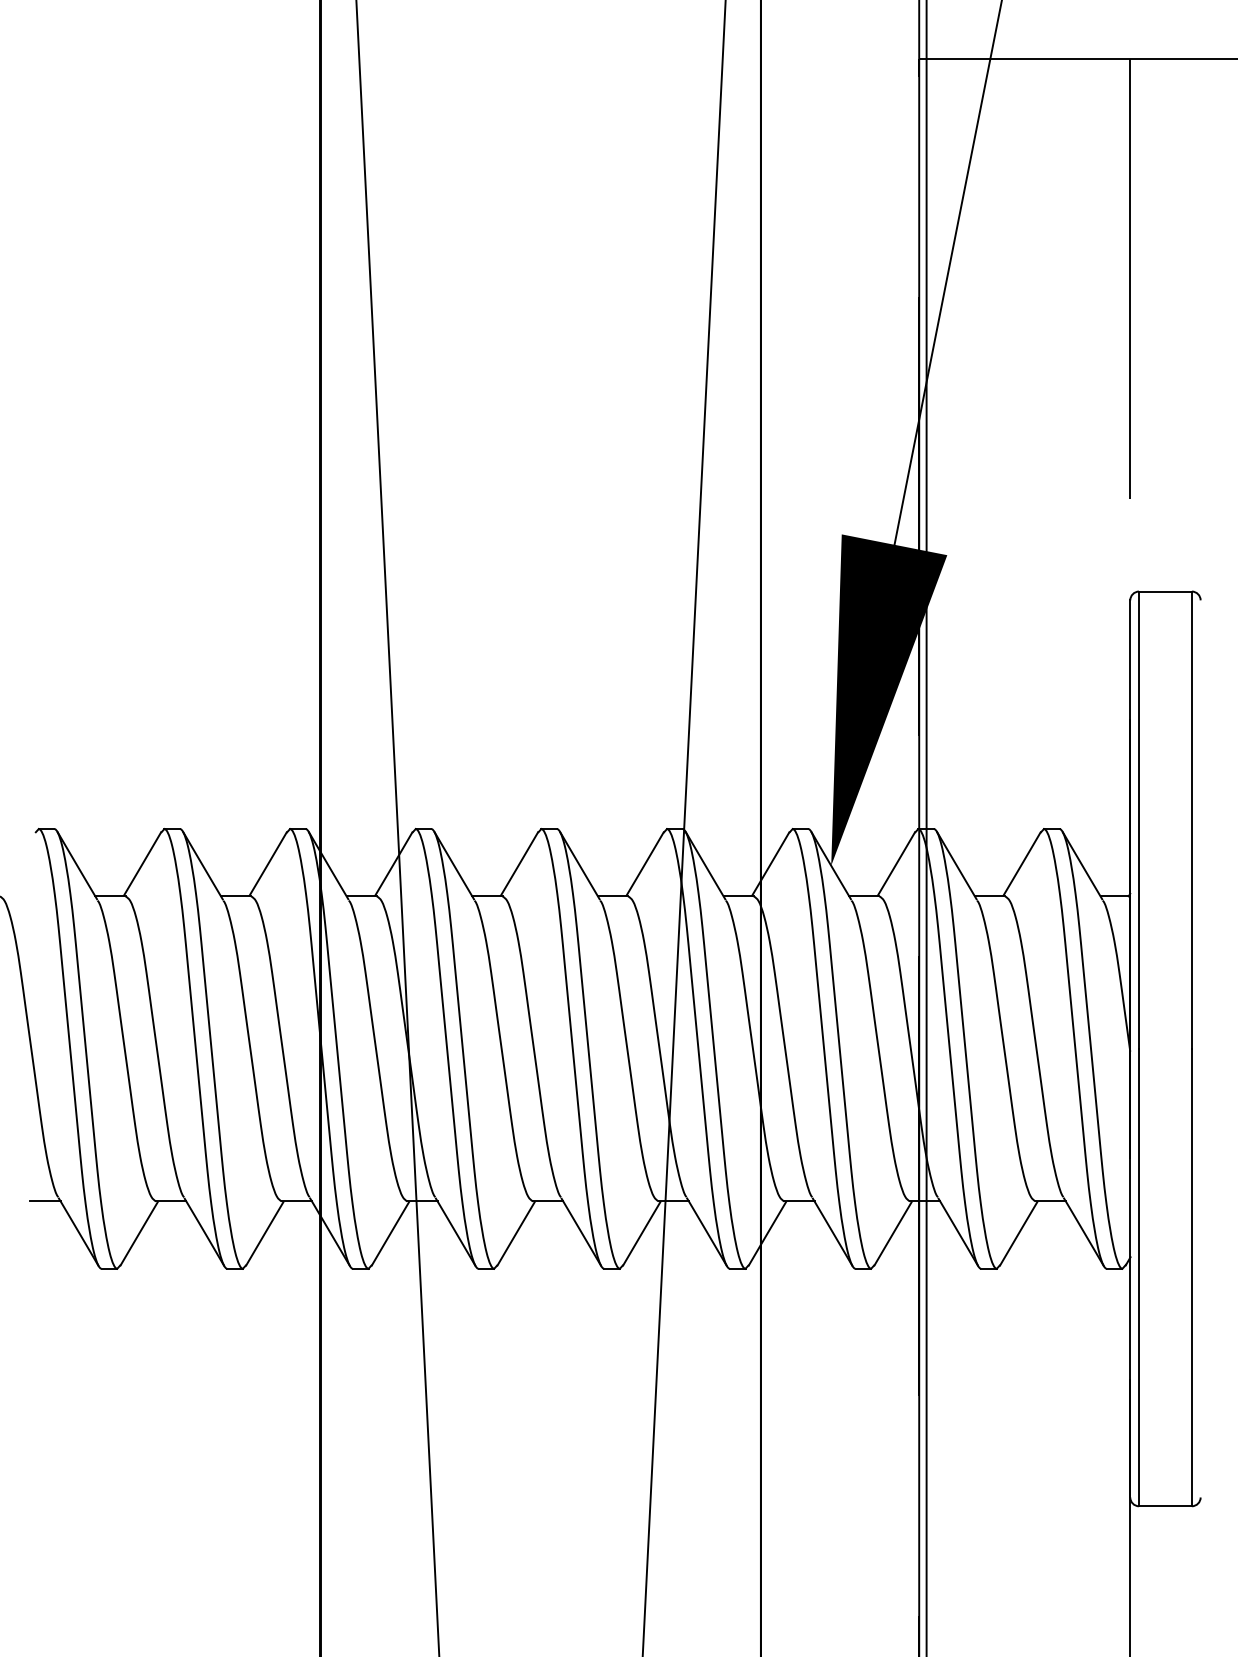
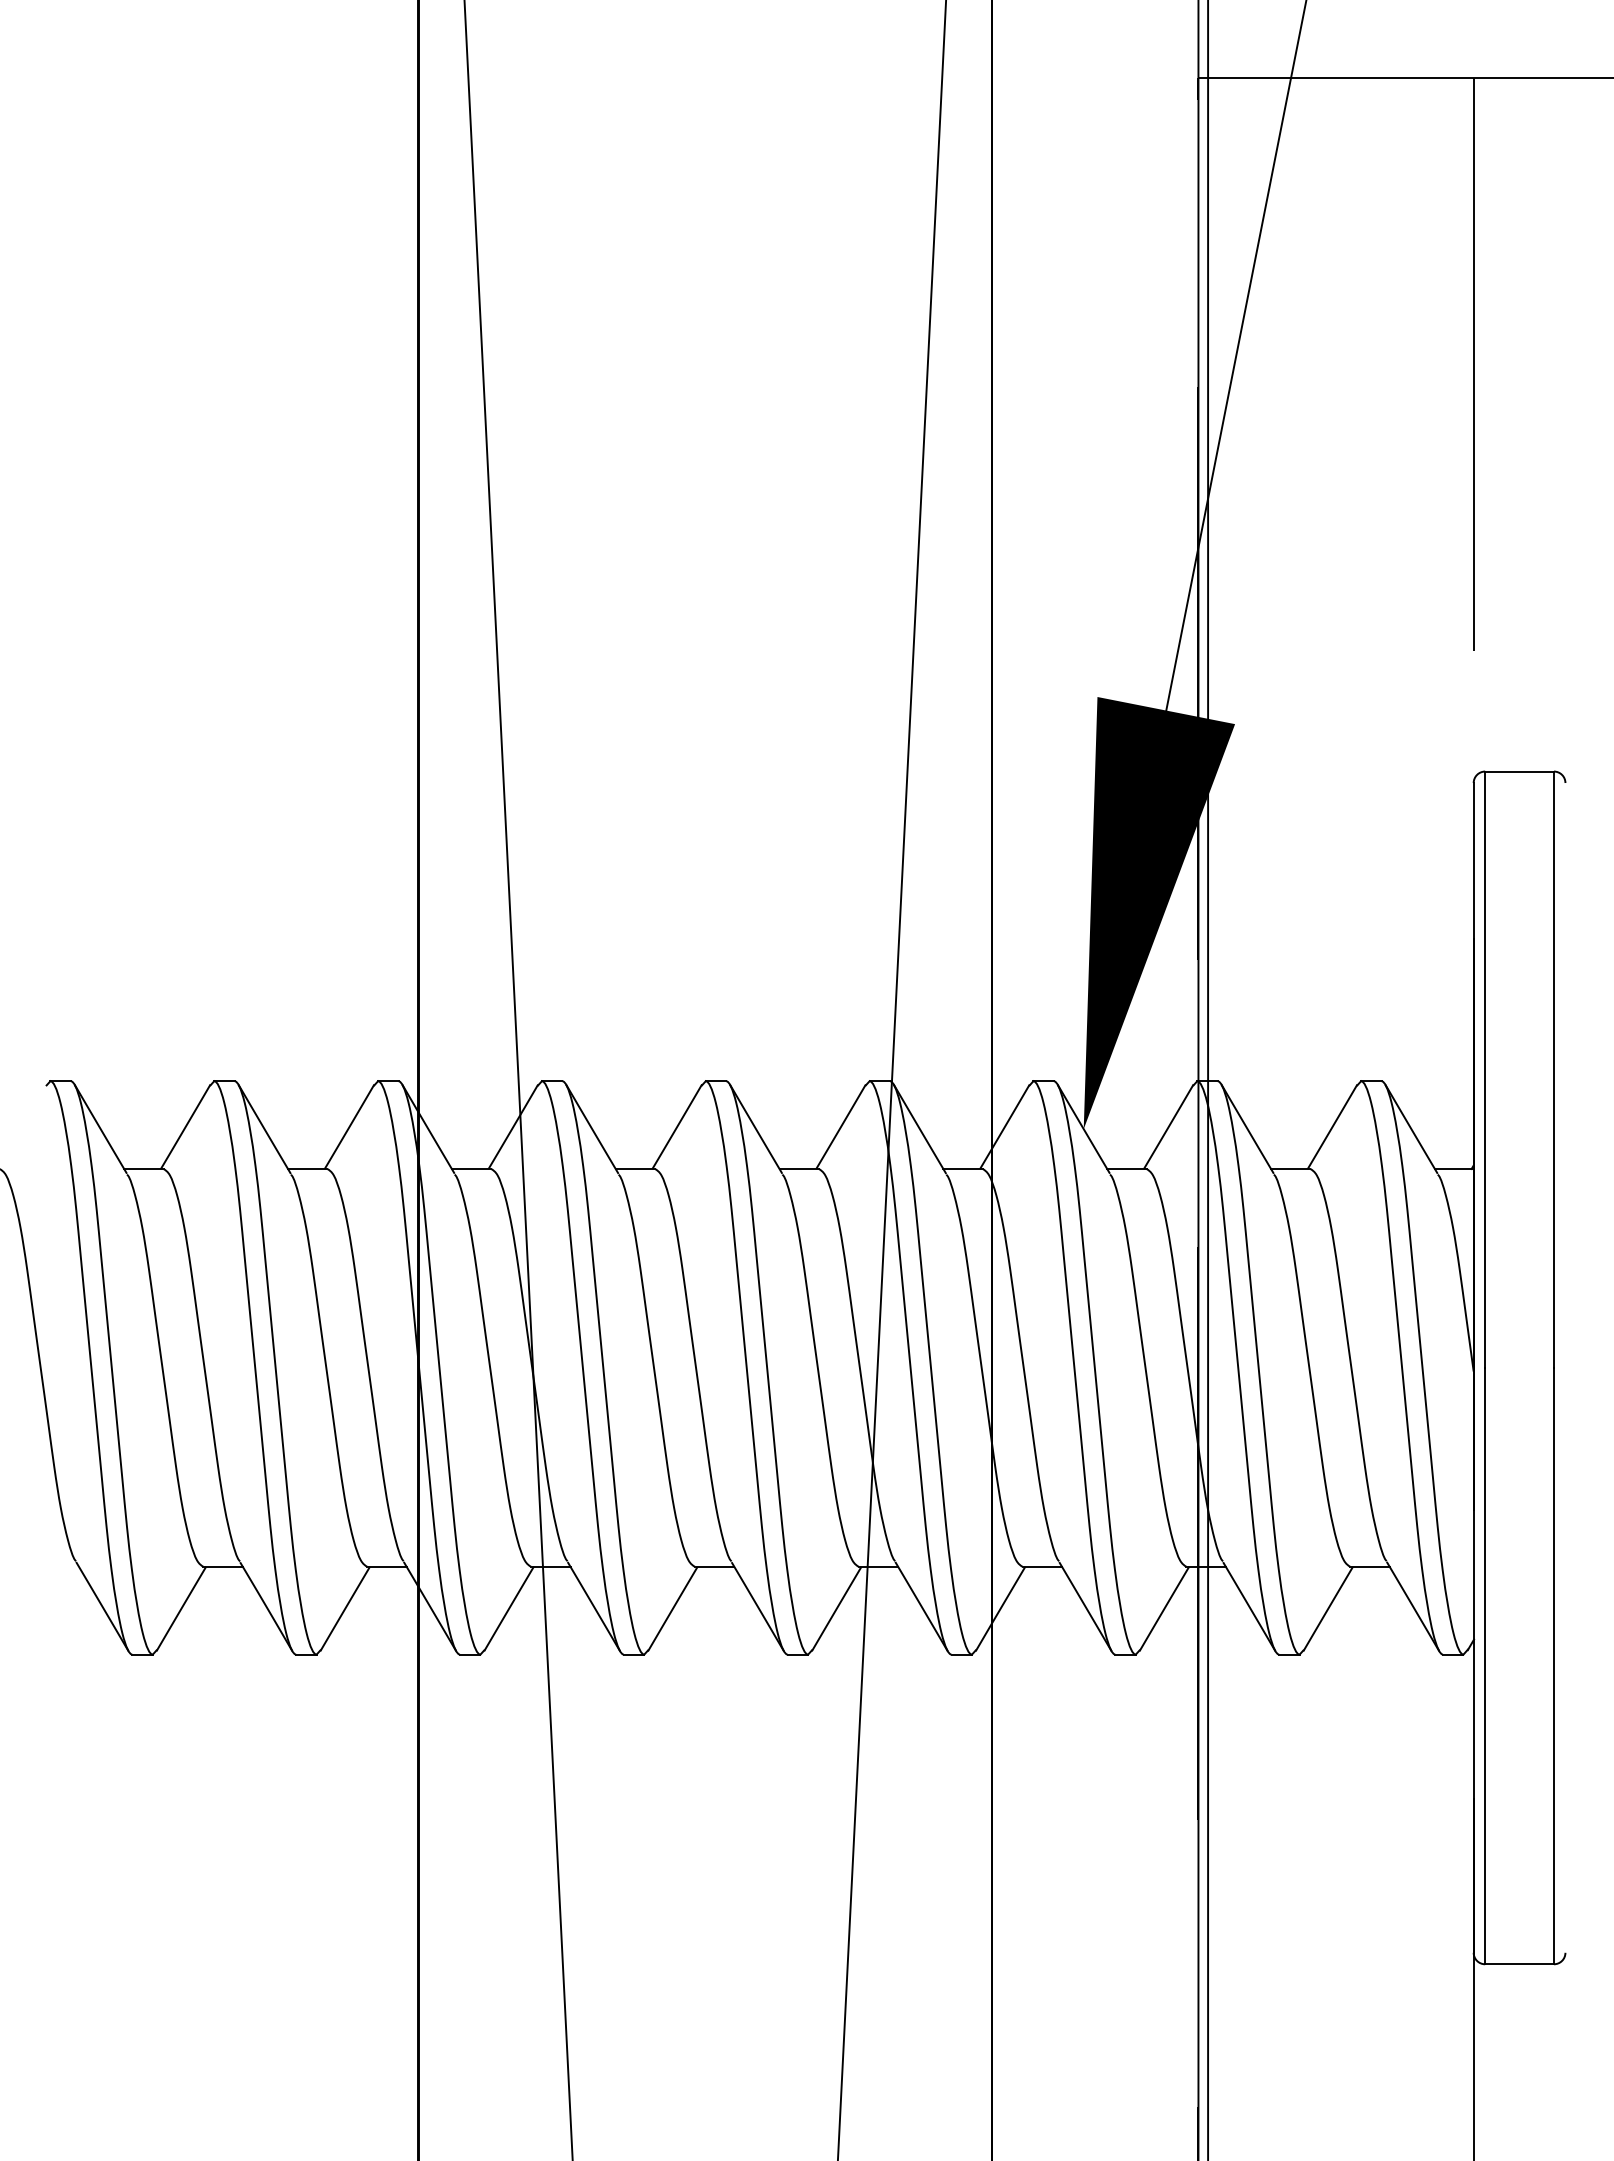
line: (44, 1201) -> (58, 1566), removed

